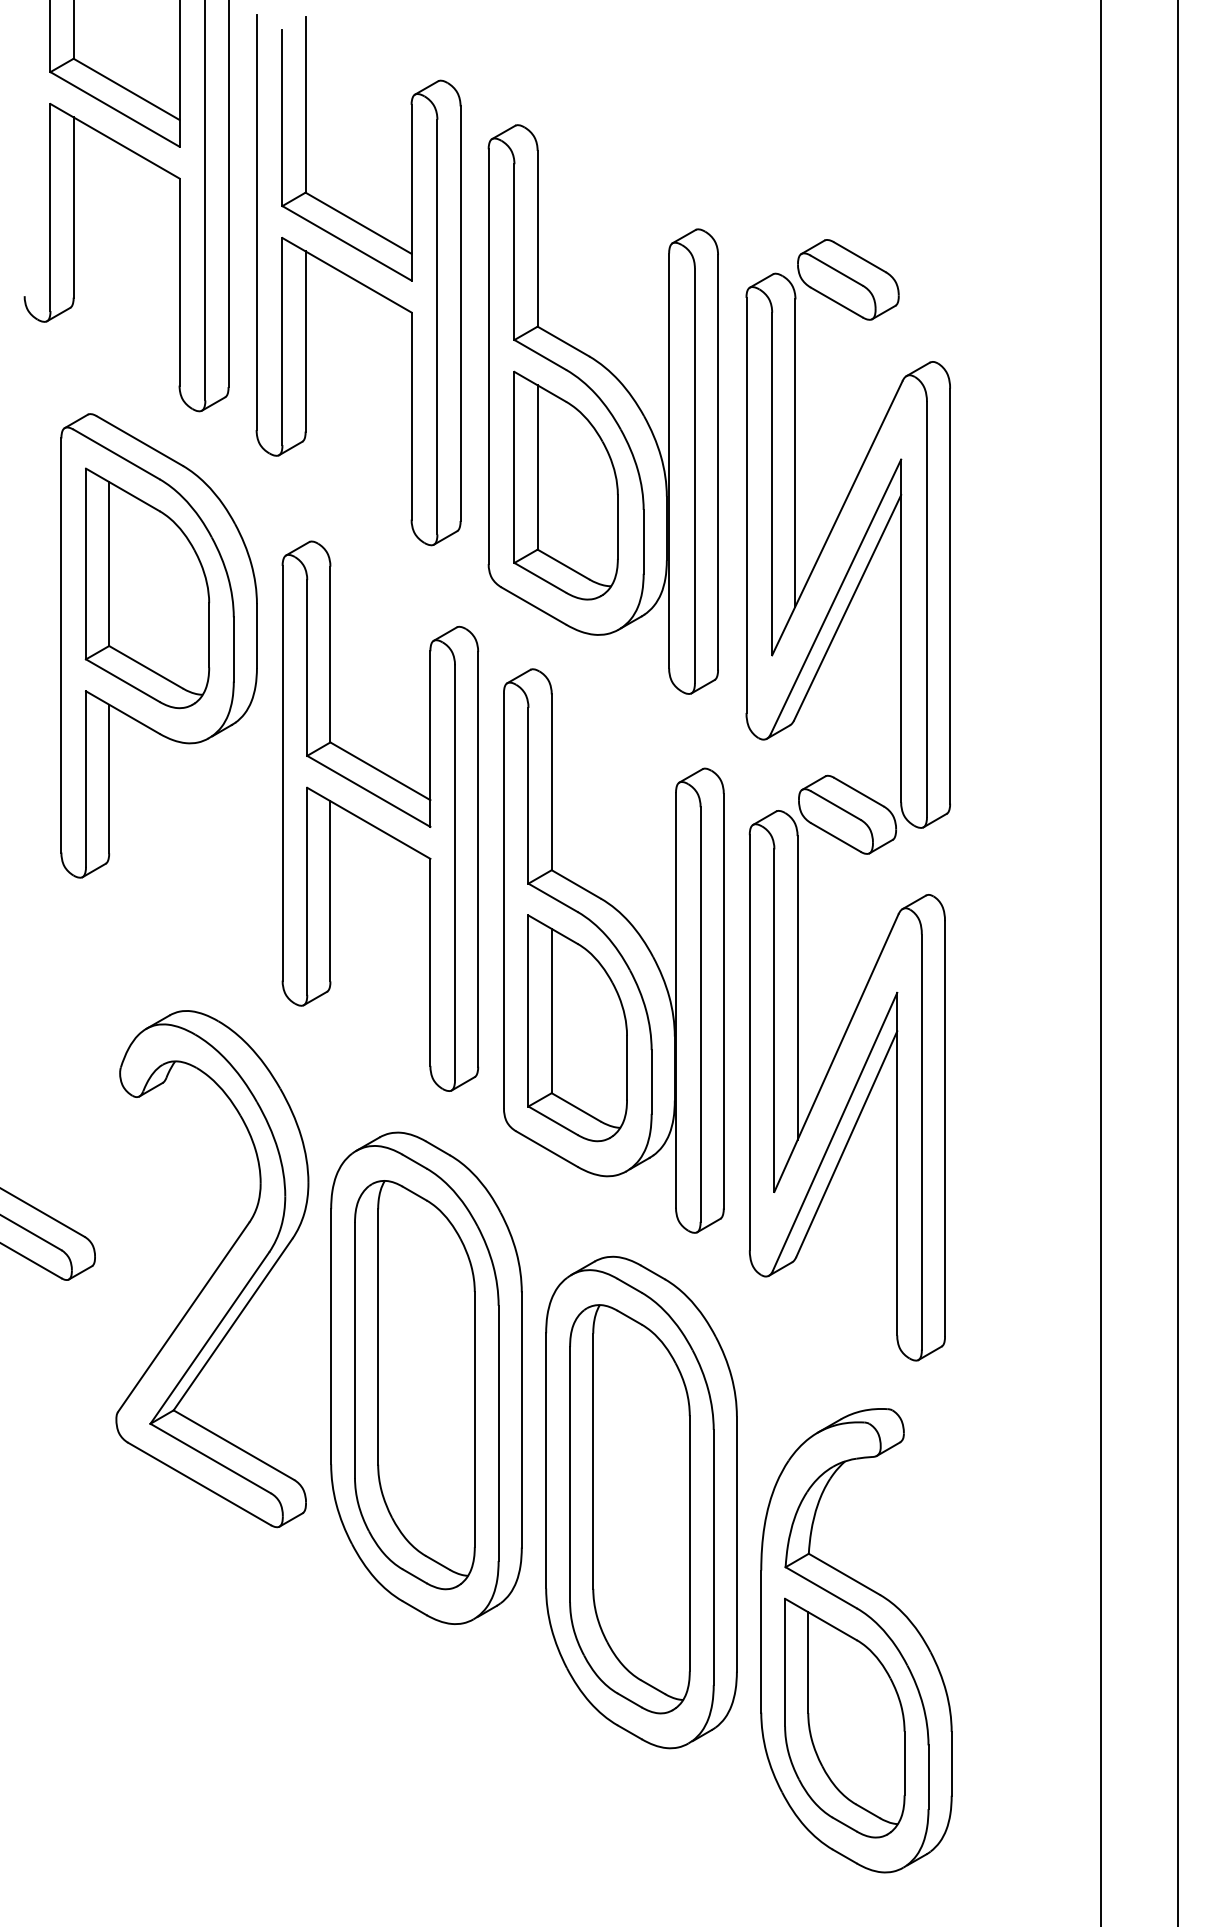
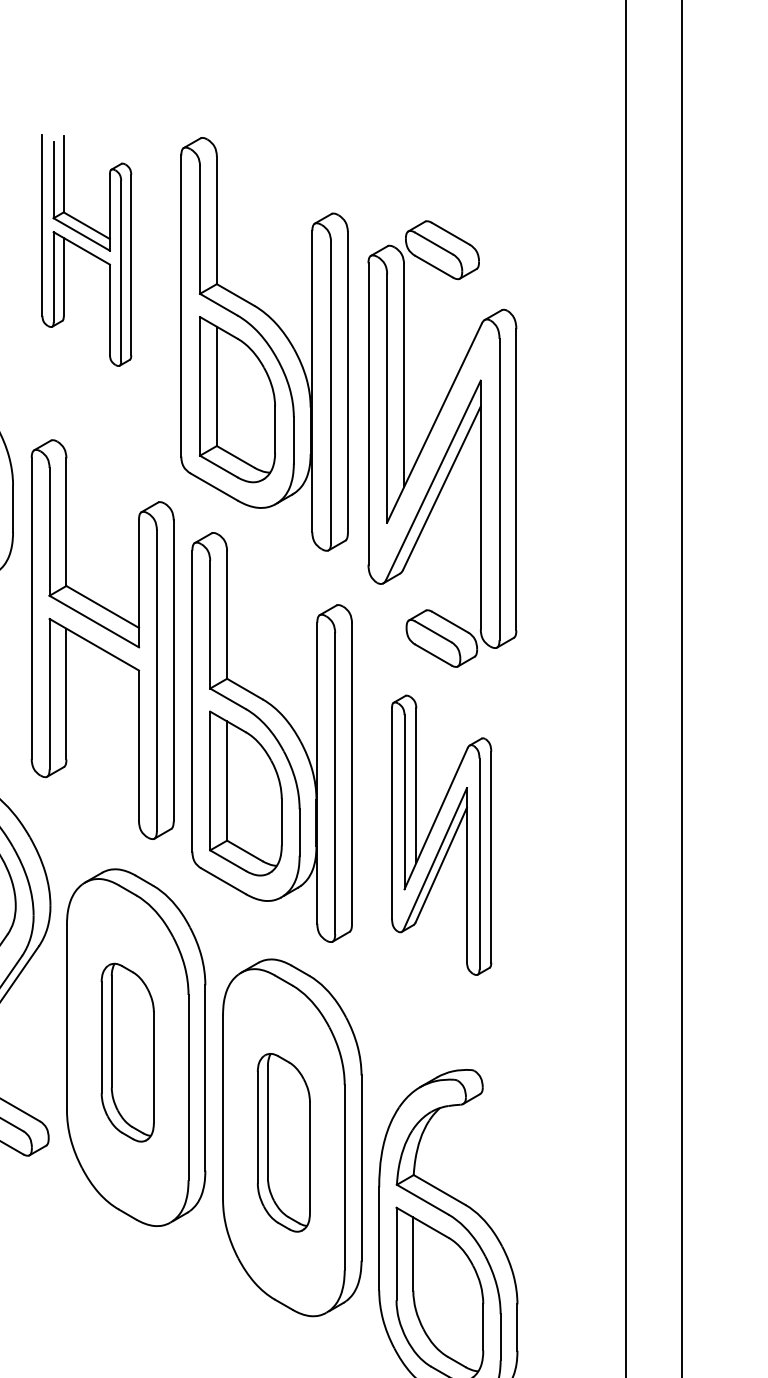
part: (358, 280) -> (86, 250), size x0.6
part: (846, 1085) -> (441, 835), size x0.7
part: (414, 1385) -> (127, 1052), size x0.6
part: (629, 1509) -> (283, 1142), size x0.6

